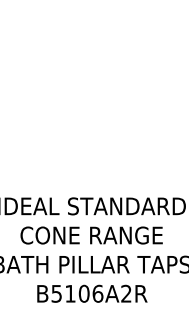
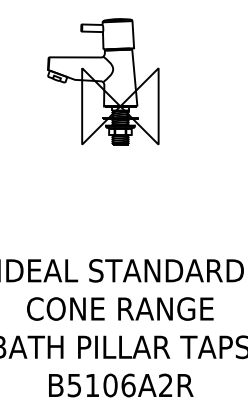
part: (78, 62) -> (103, 81), added

